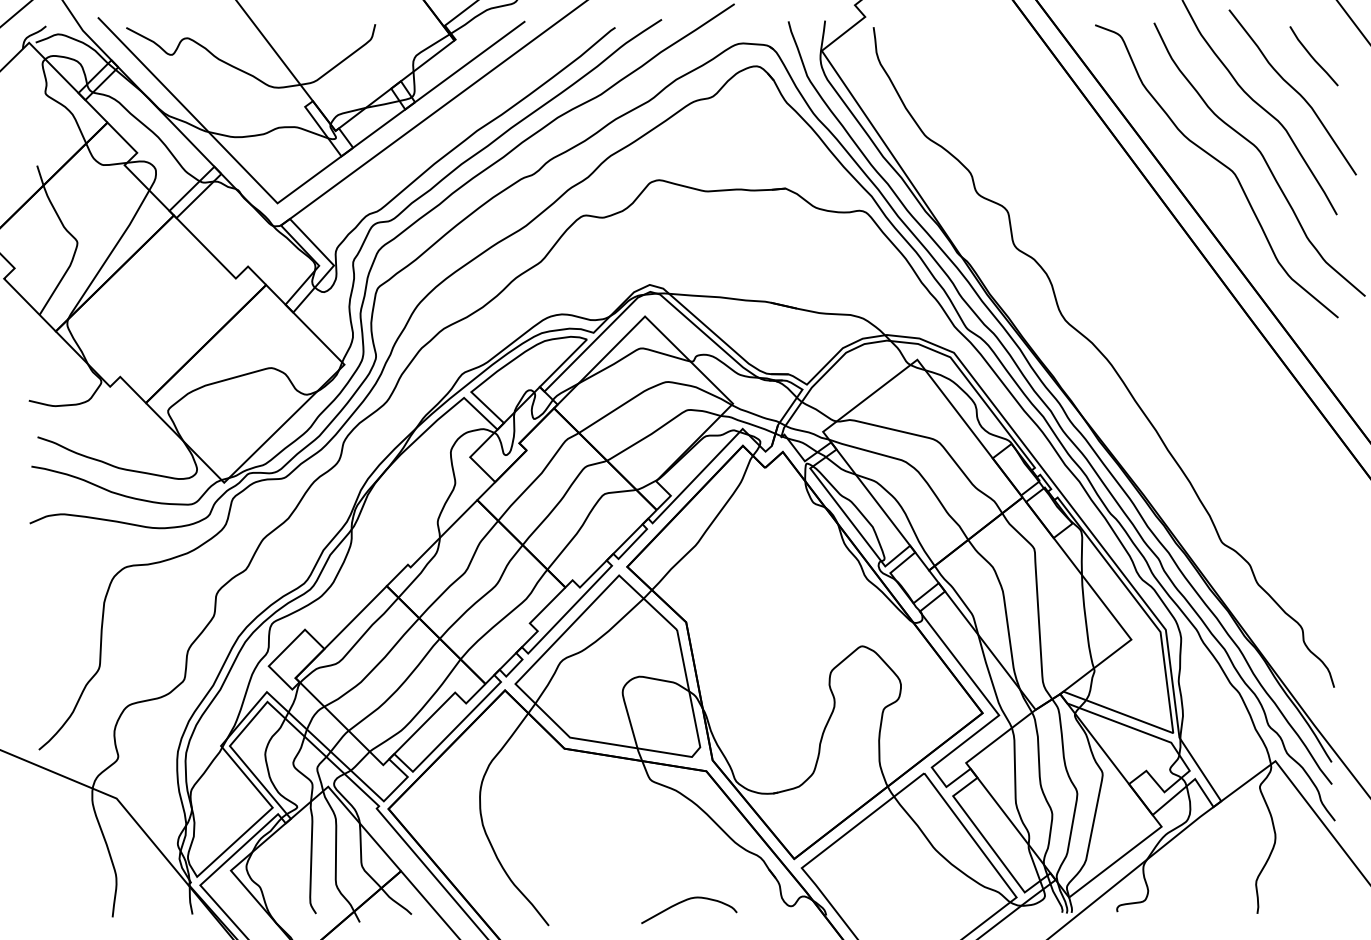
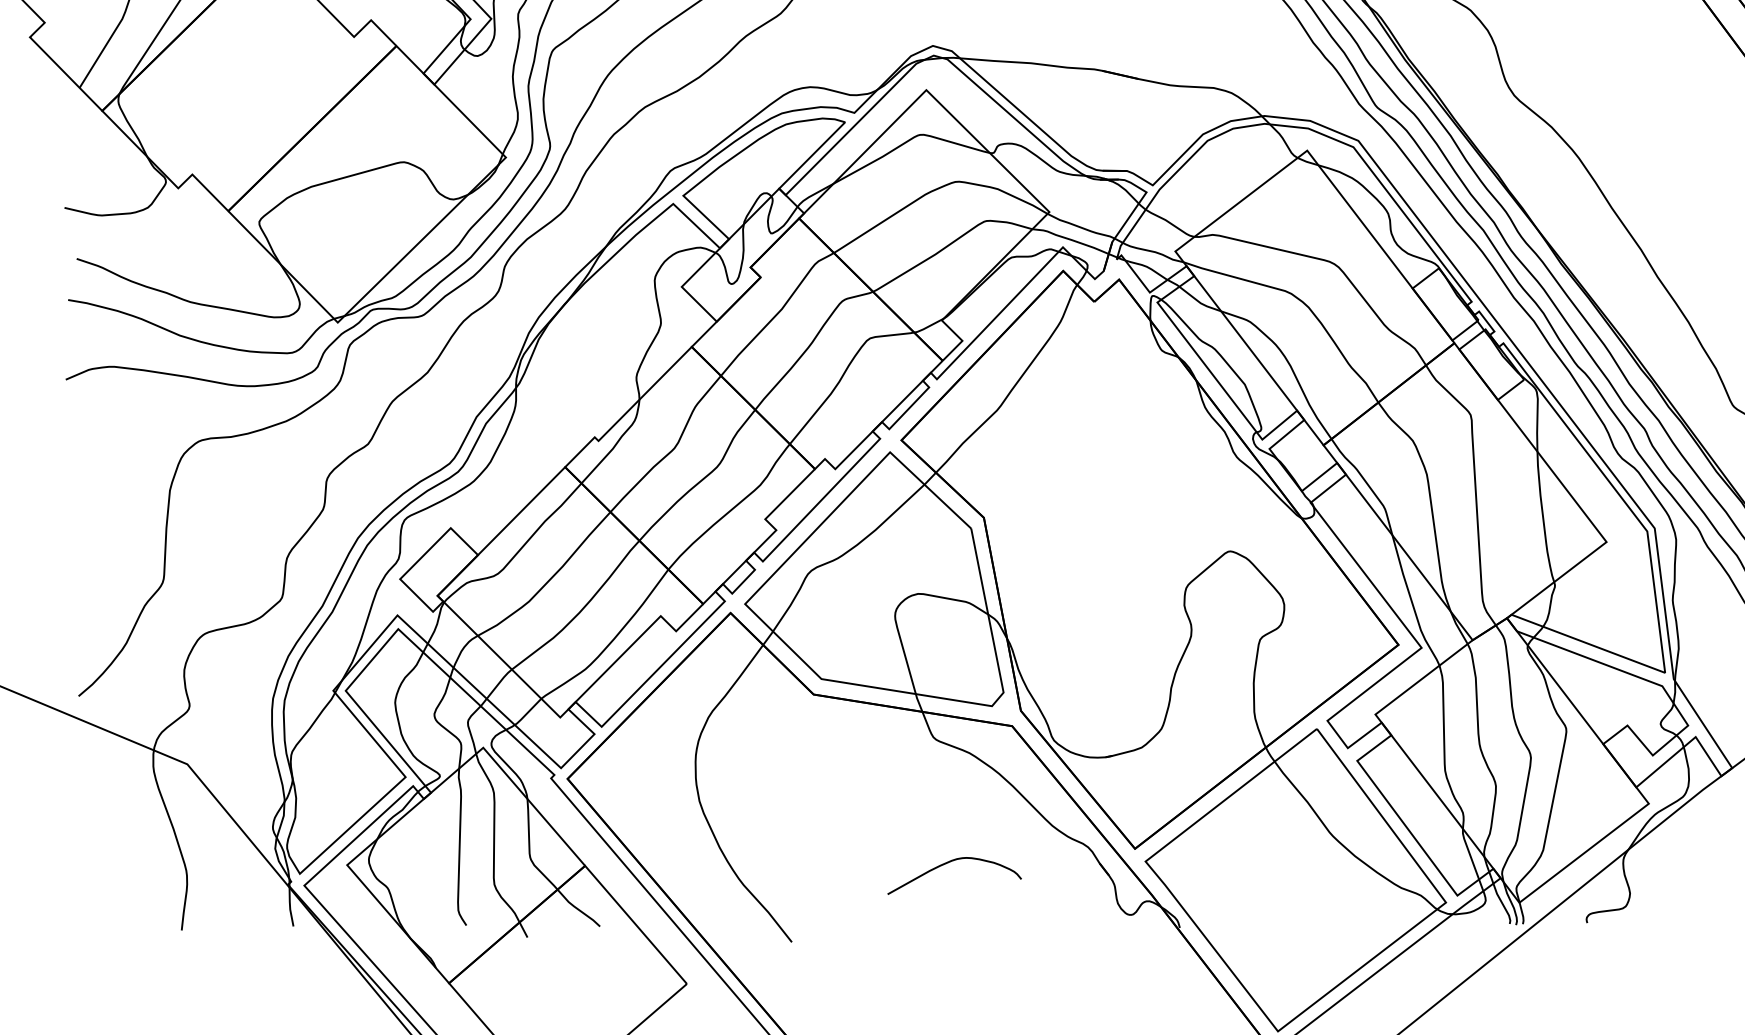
curve: (685, 901) -> (949, 863), moved

